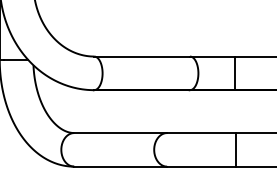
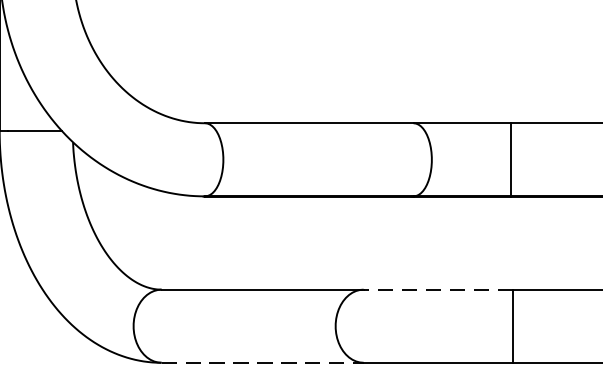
line: (200, 133) -> (436, 290), solid -> dashed
line: (121, 166) -> (264, 362), solid -> dashed

